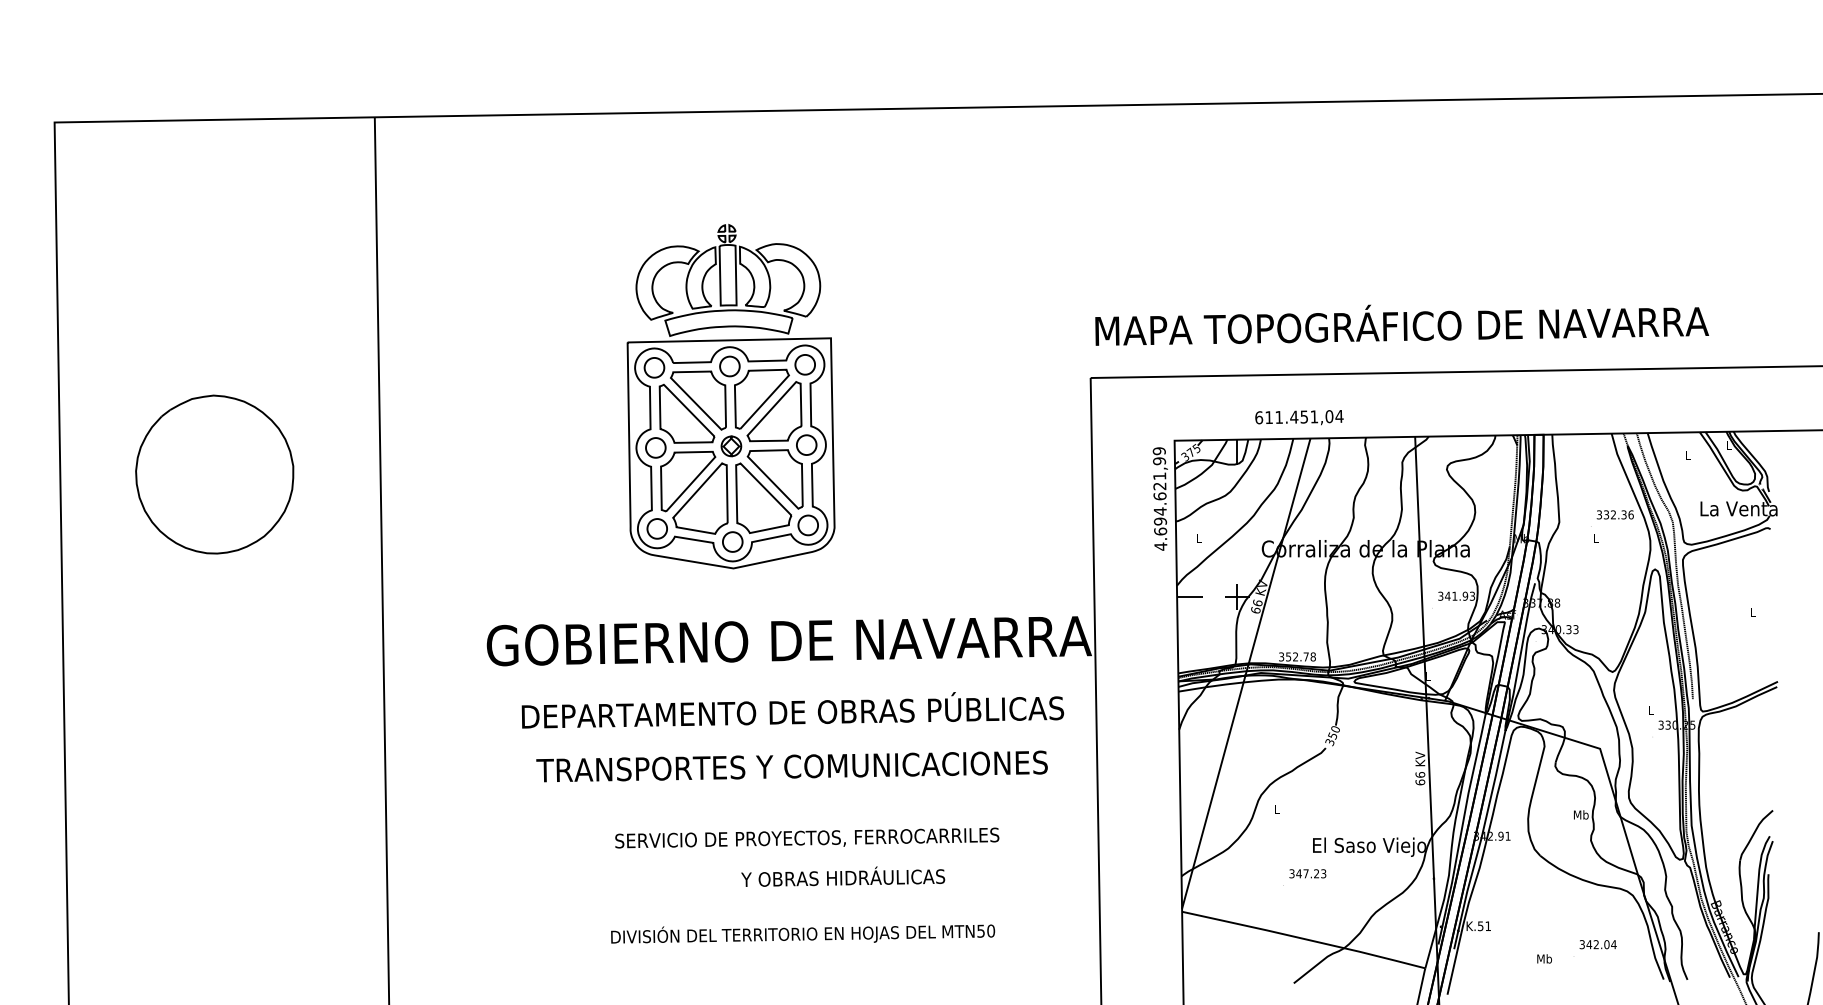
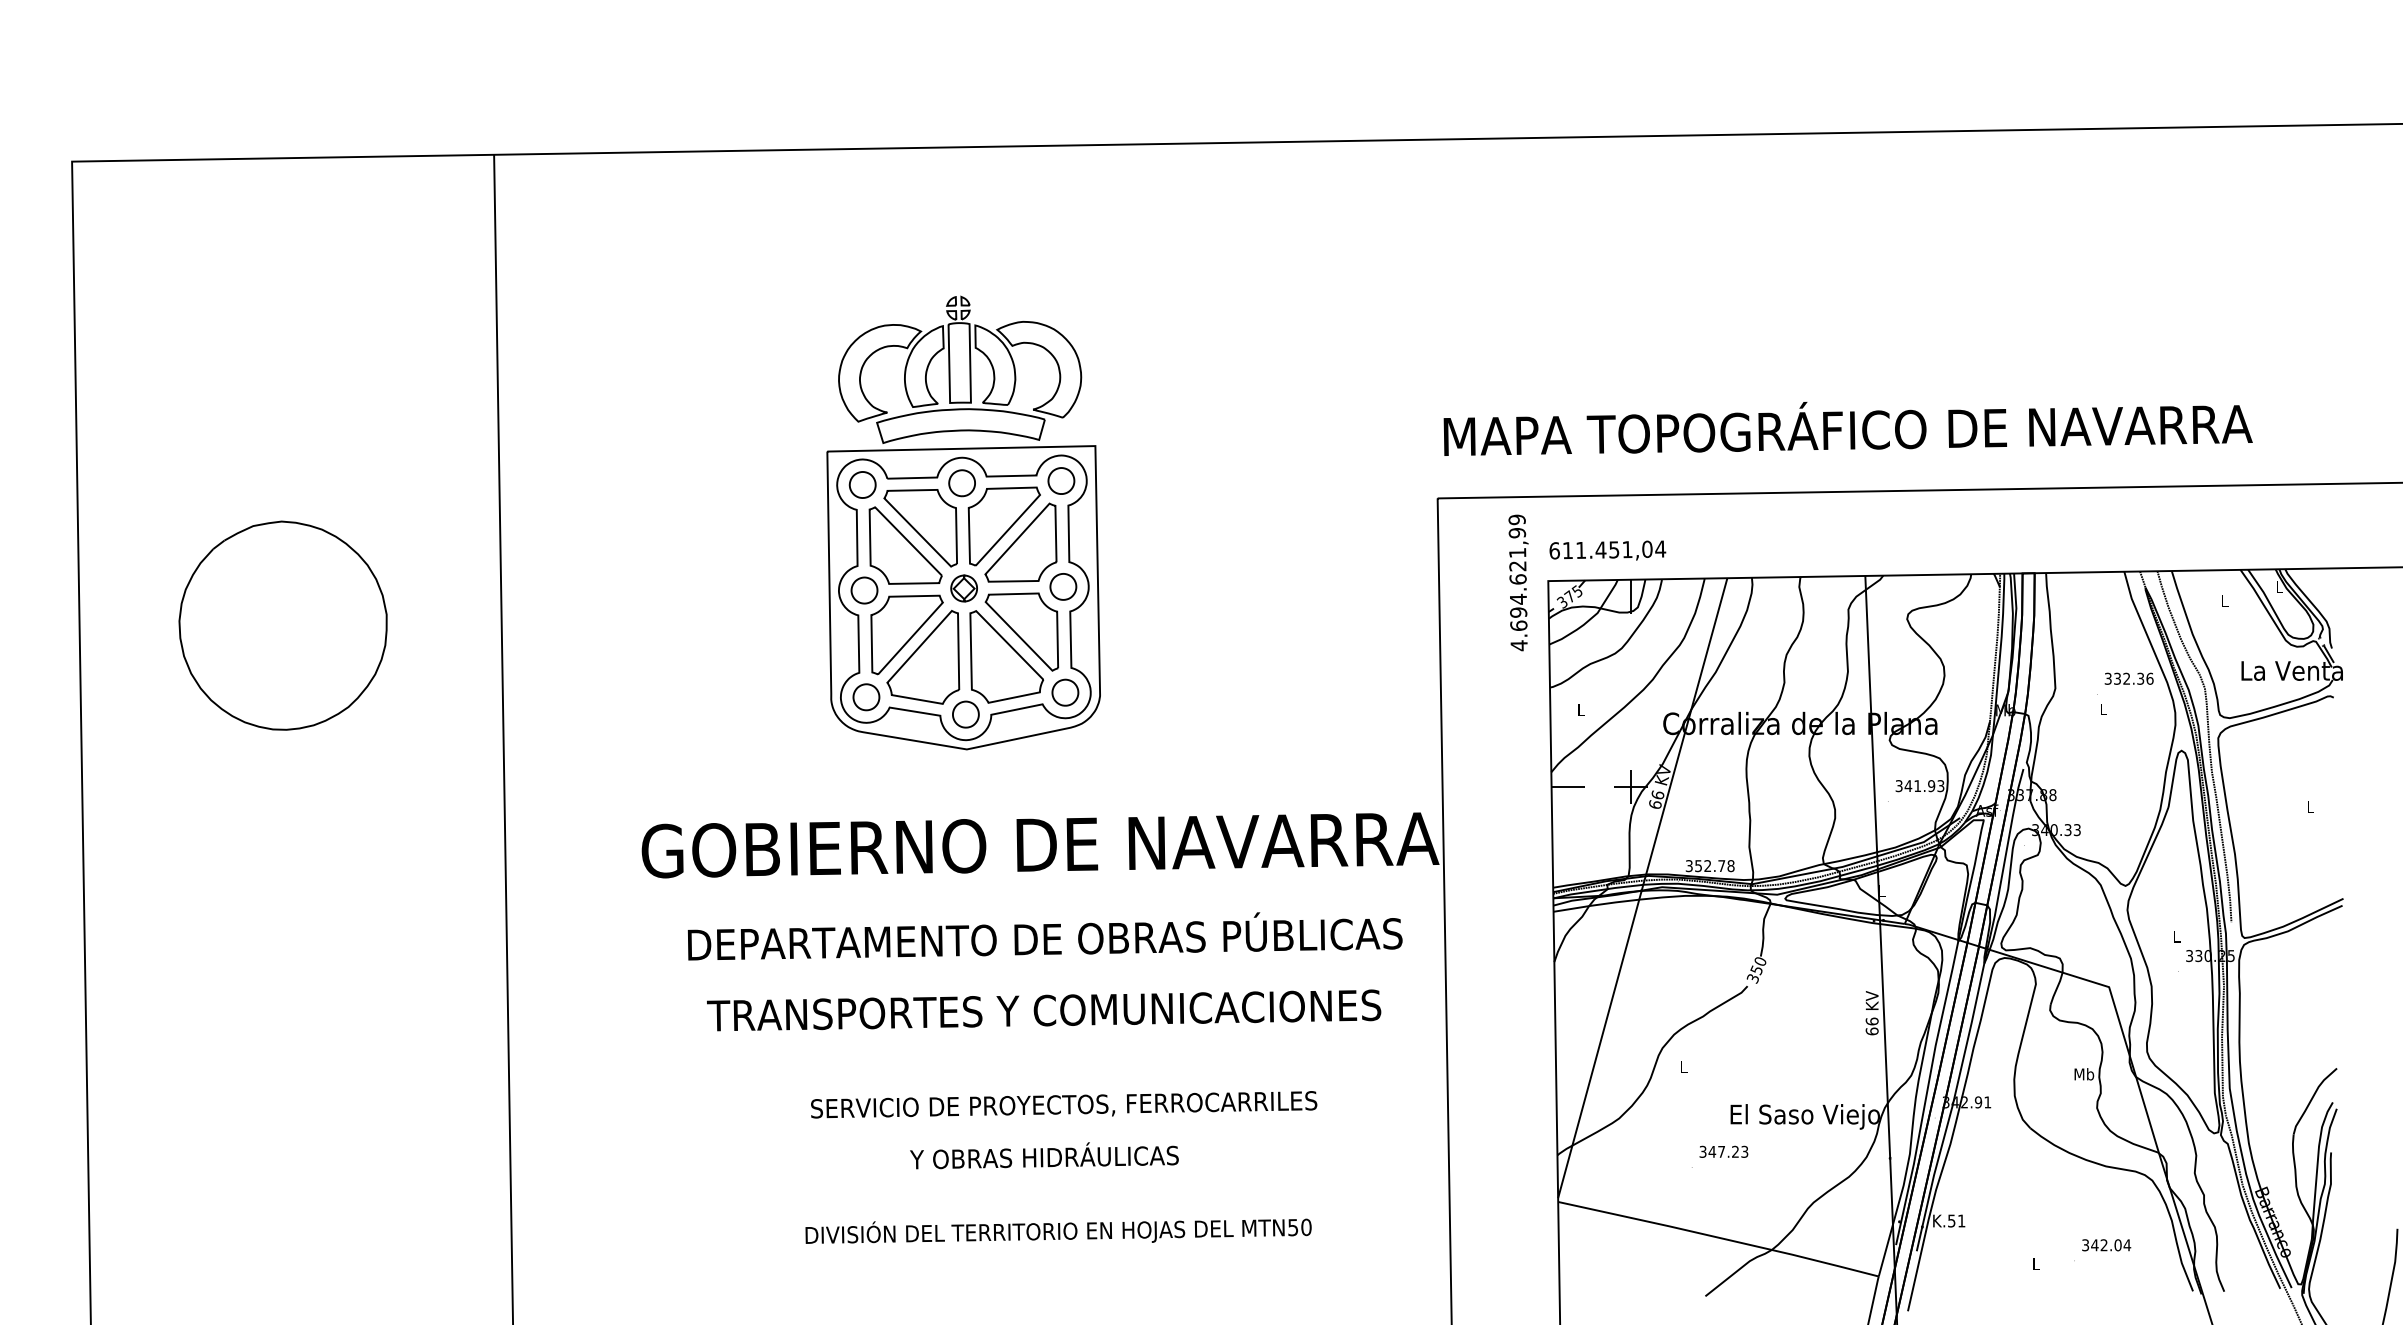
text: (1299, 417) -> (1607, 550), moved
text: (1160, 498) -> (1518, 582), moved
text: (843, 876) -> (1044, 1155), moved
text: (1544, 958) -> (2035, 1263), Mb -> L

